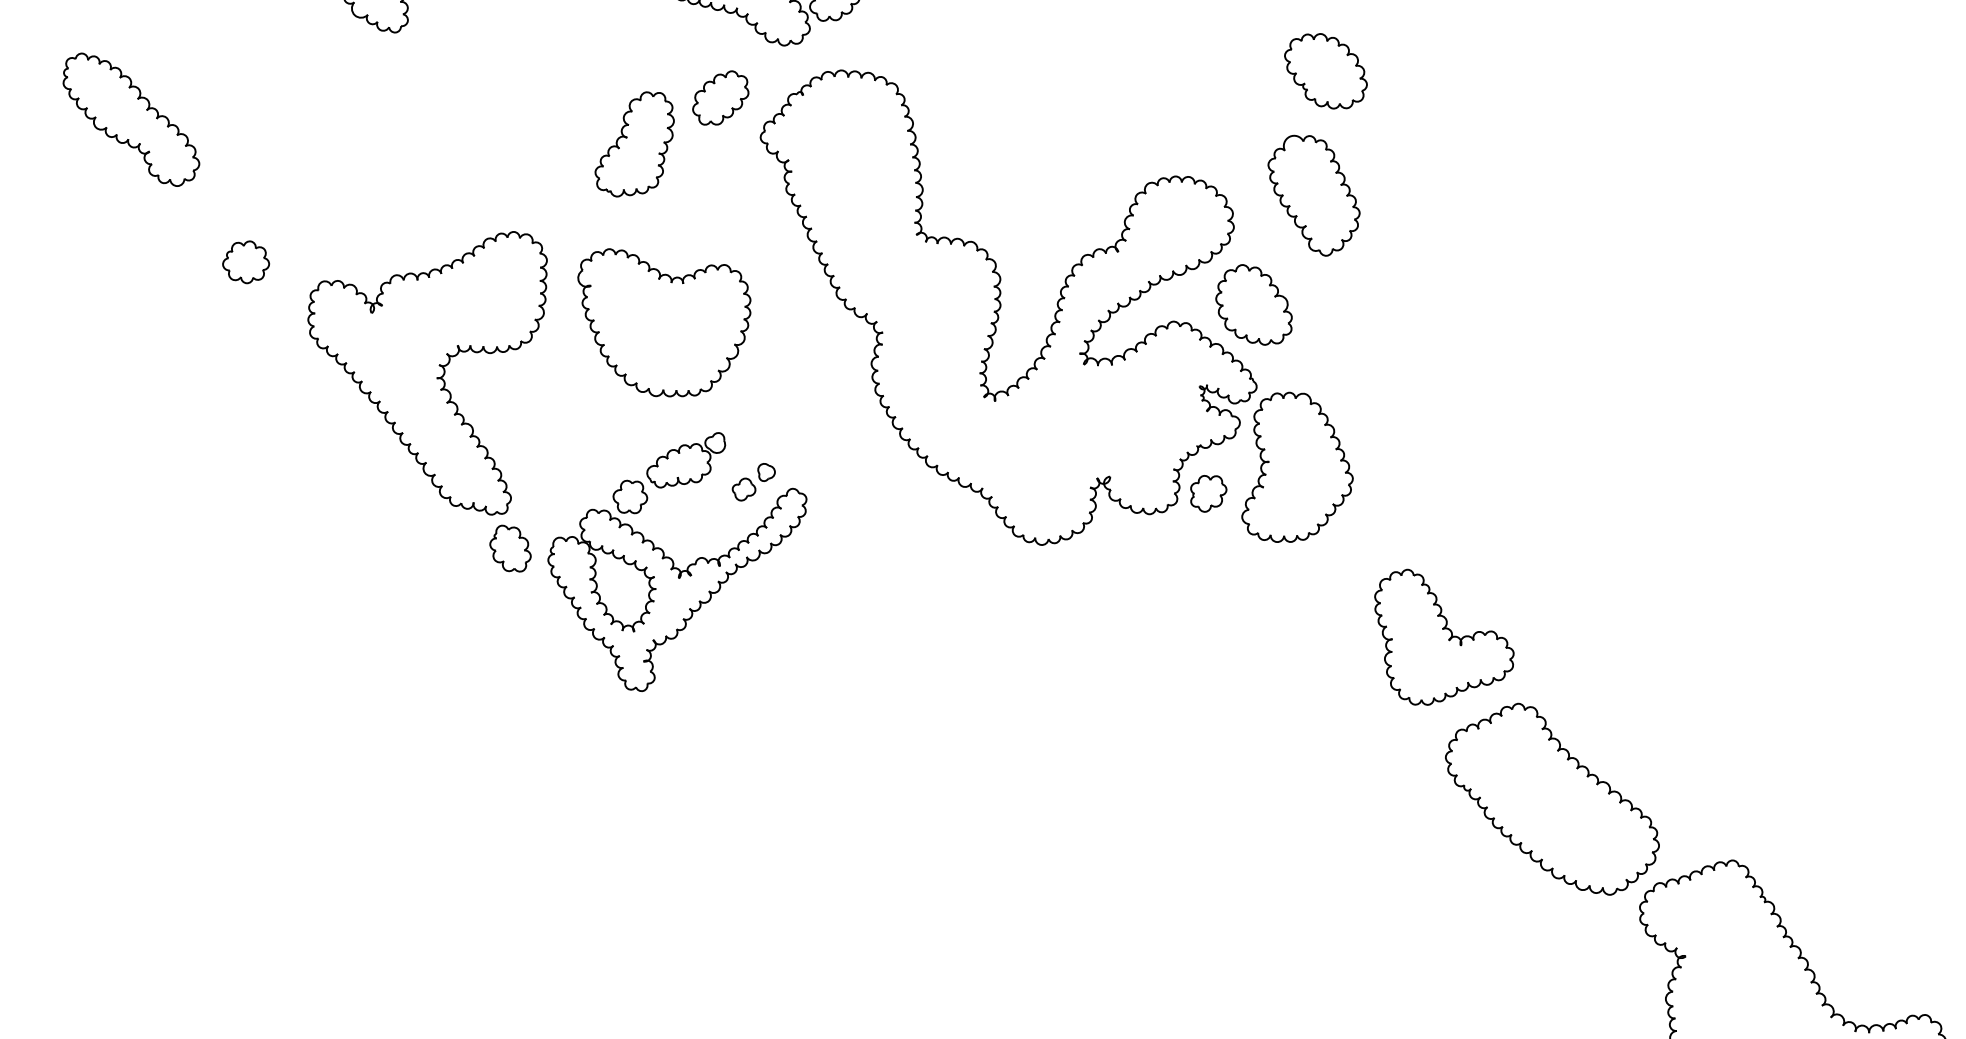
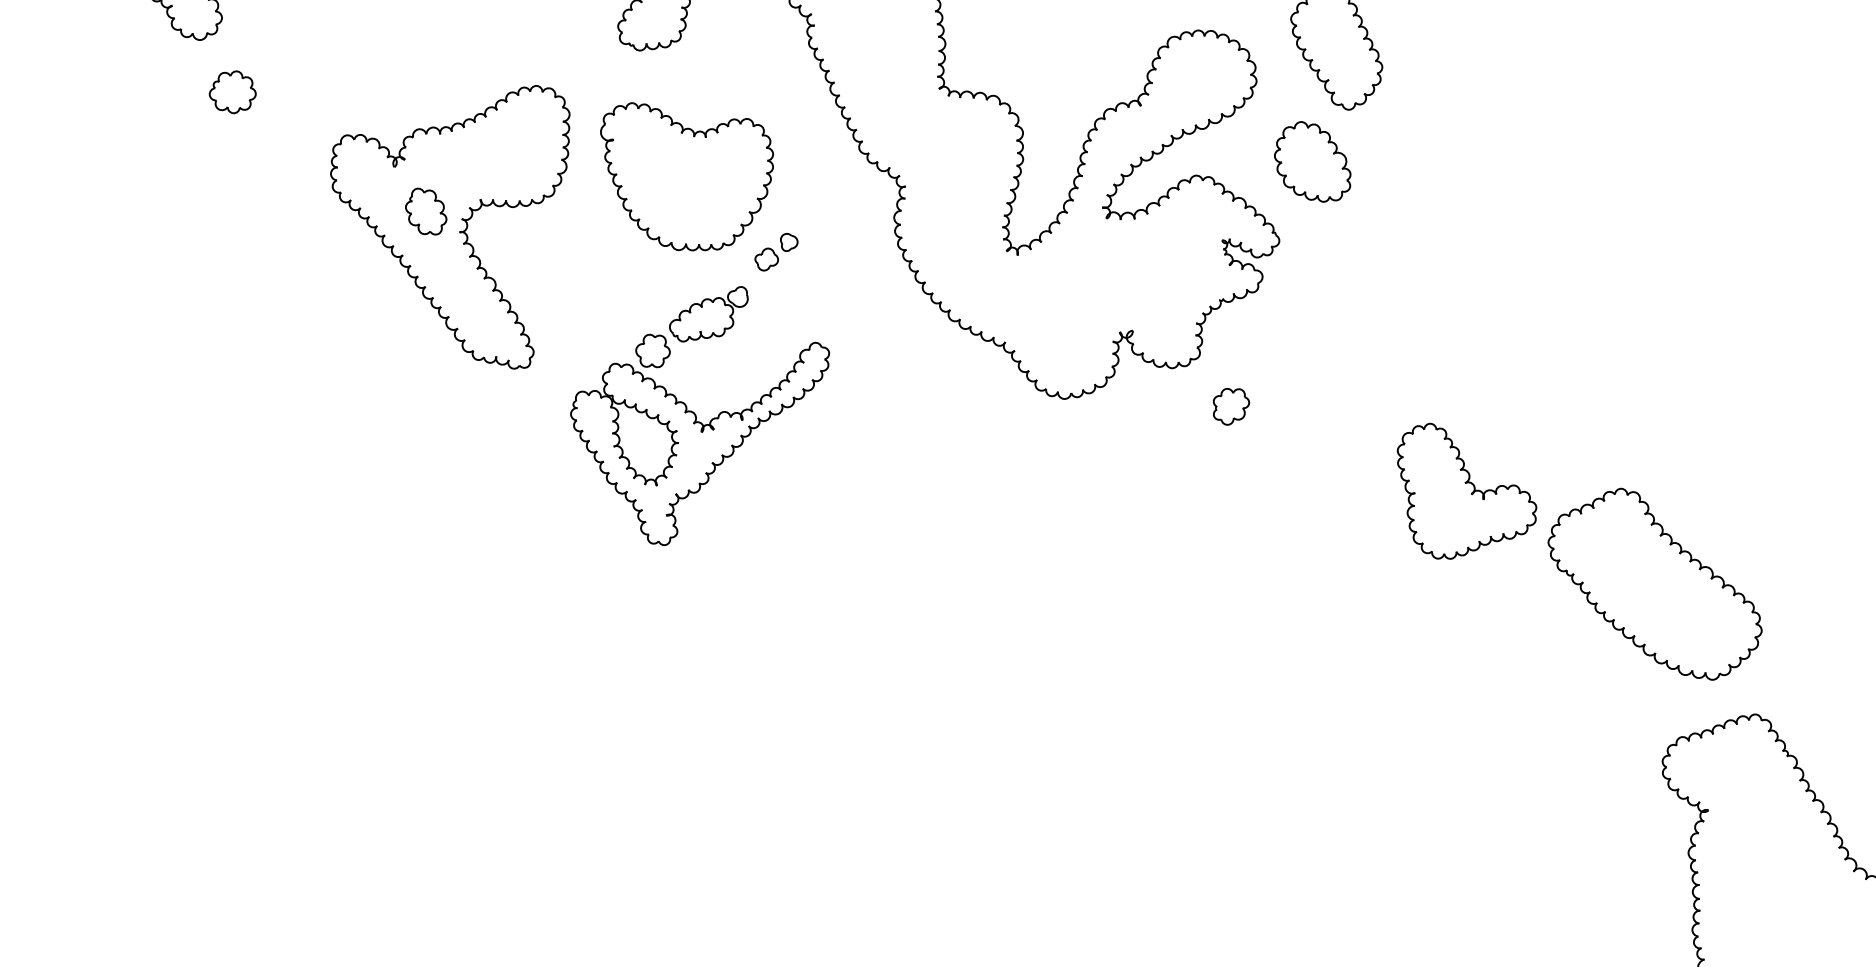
part: (246, 262) -> (233, 92), moved
part: (1253, 304) -> (1312, 161), moved
part: (1297, 466) -> (1320, 320), removed
part: (753, 482) -> (776, 252), moved
part: (1208, 493) -> (1231, 406), moved
part: (510, 548) -> (426, 211), moved
part: (1552, 798) -> (1655, 583), moved

